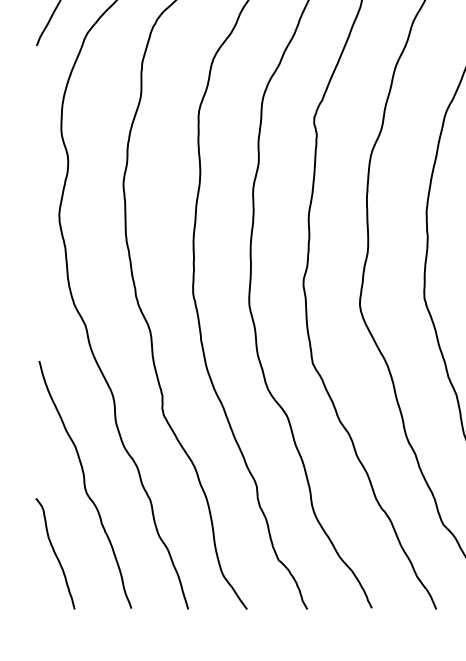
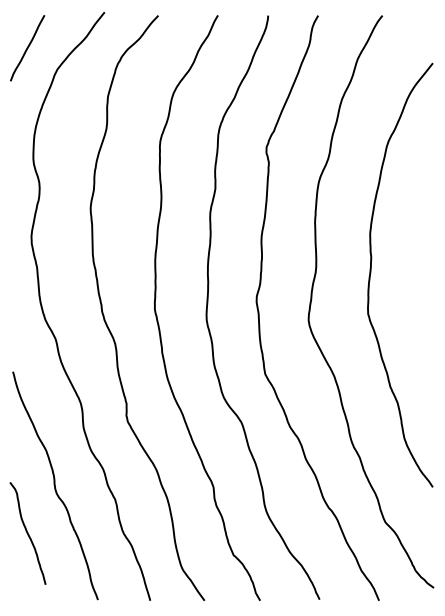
curve: (55, 553) -> (27, 533), moved

